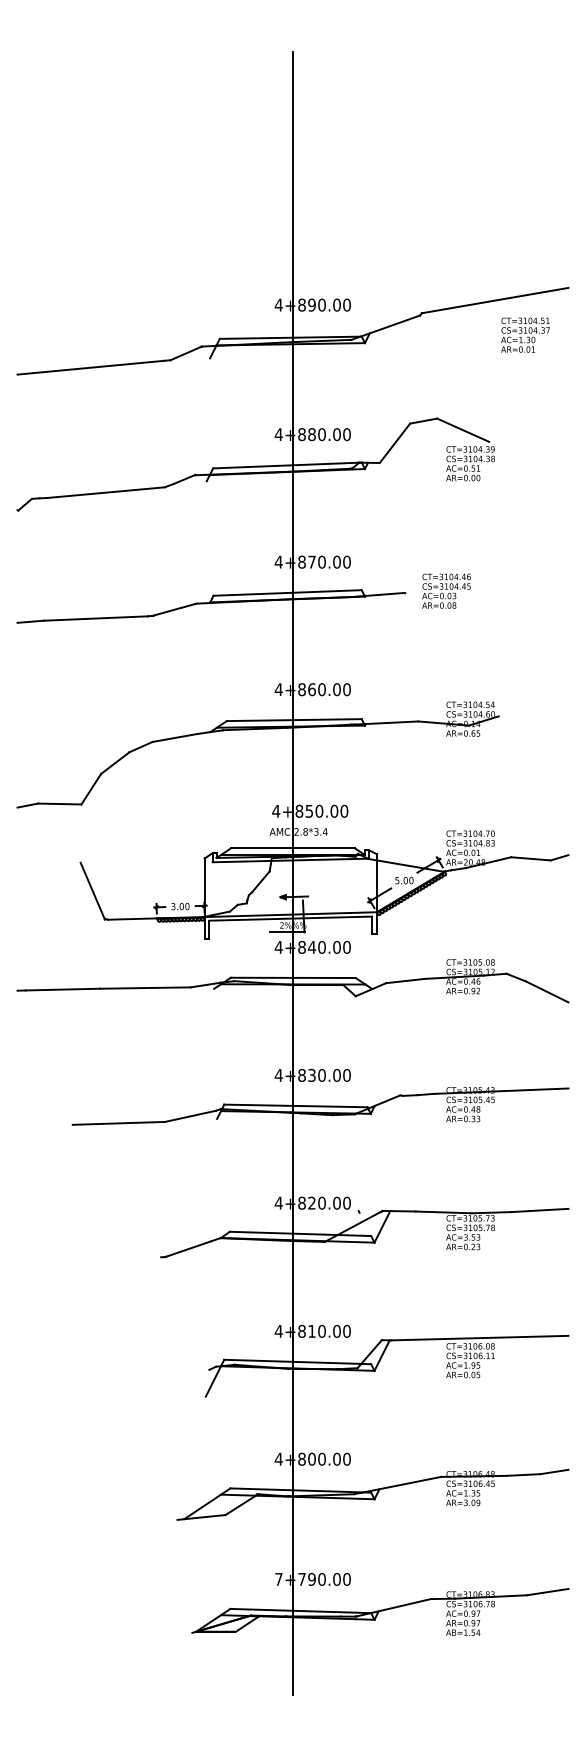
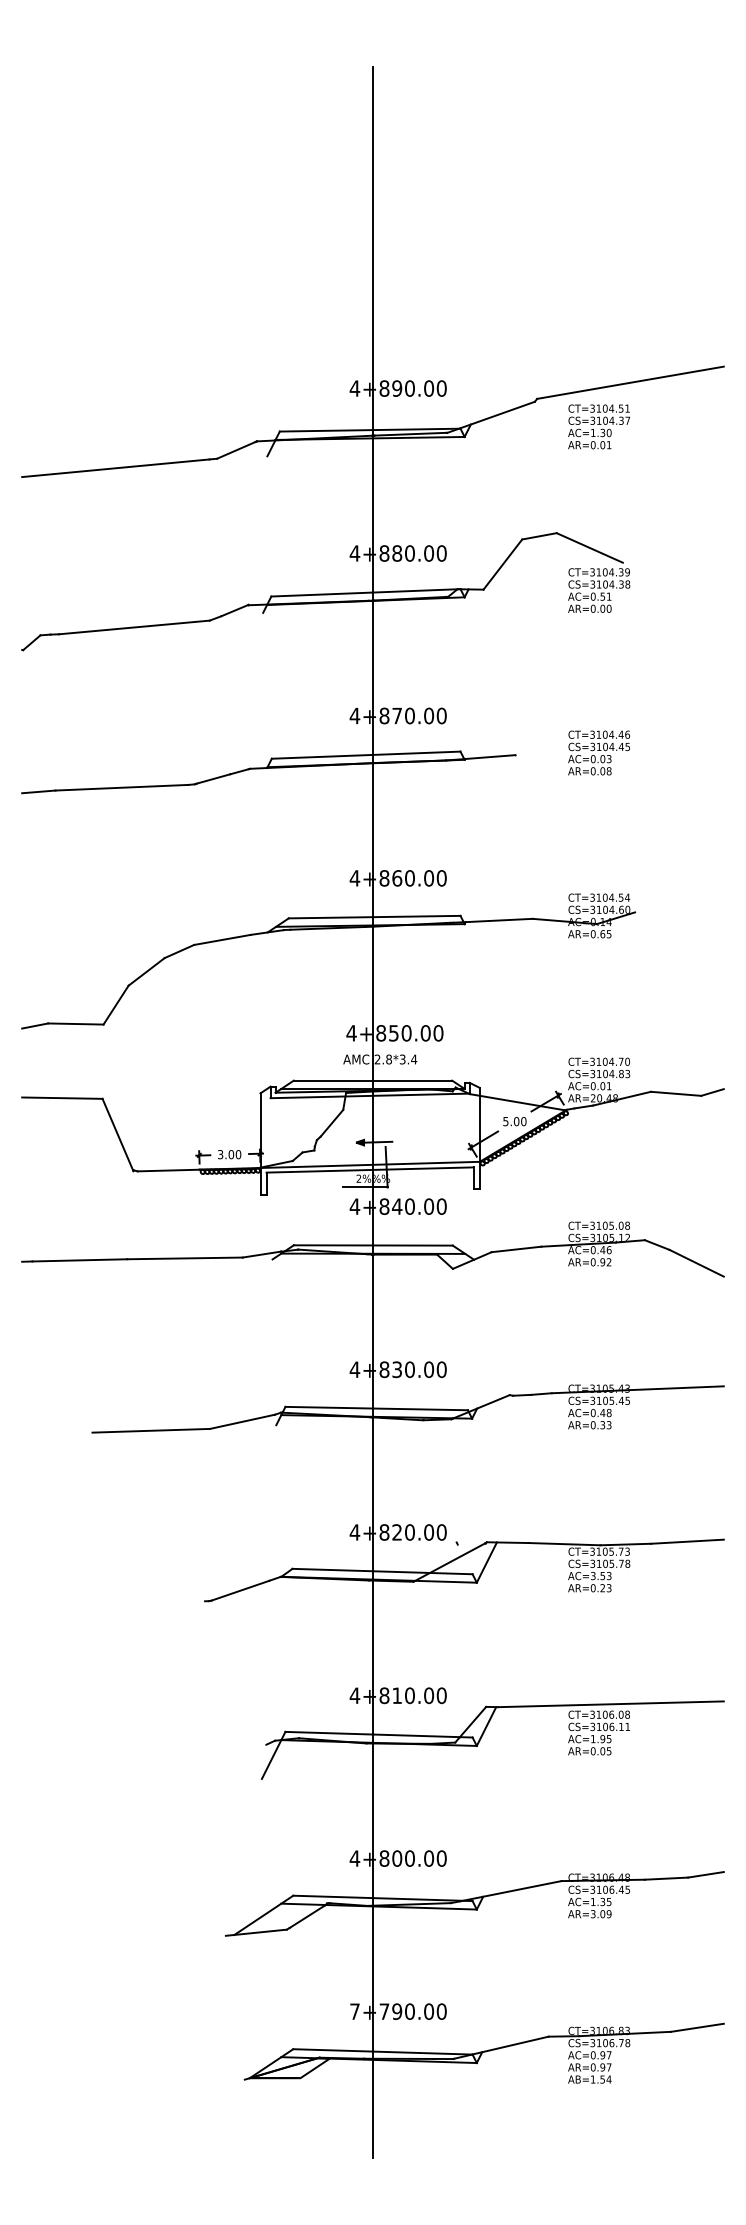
text: (525, 334) -> (599, 425), moved
text: (446, 590) -> (599, 752), moved
line: (48, 861) -> (61, 1097), added

